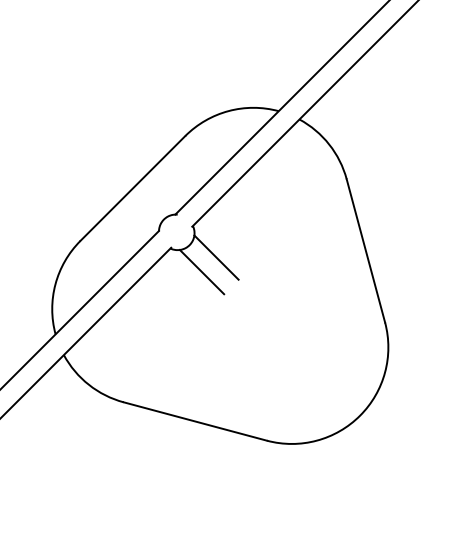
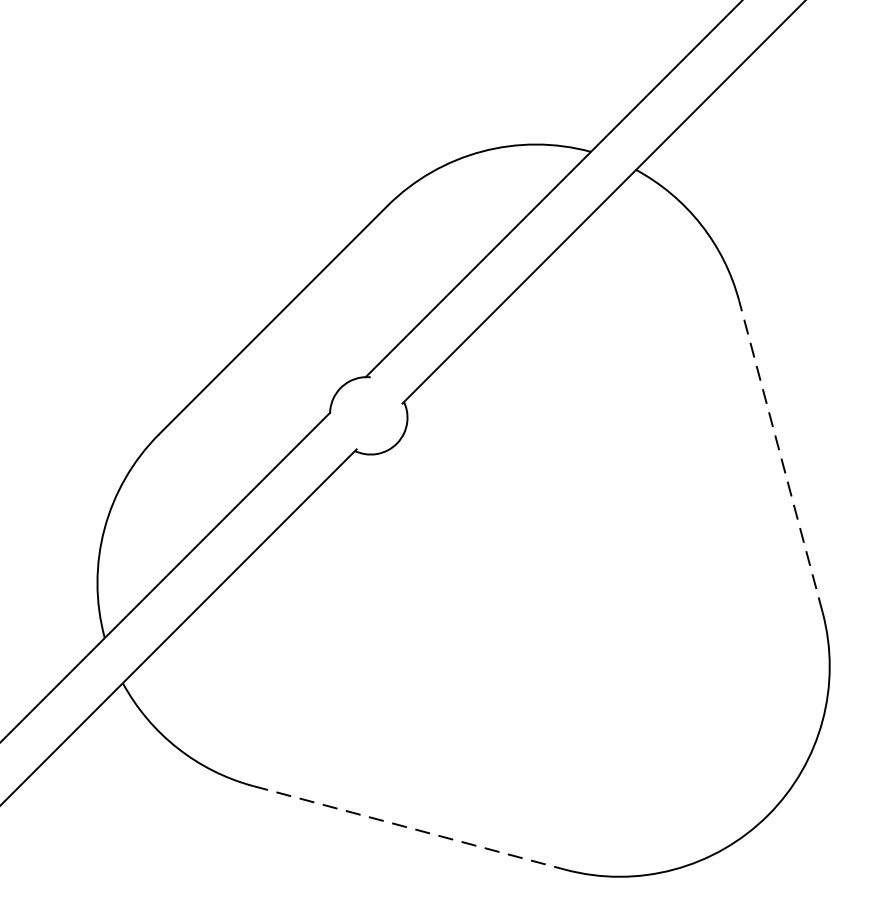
line: (365, 250) -> (779, 455), solid -> dashed
line: (216, 257) -> (455, 470), removed
line: (201, 272) -> (422, 503), removed
line: (195, 421) -> (409, 827), solid -> dashed

